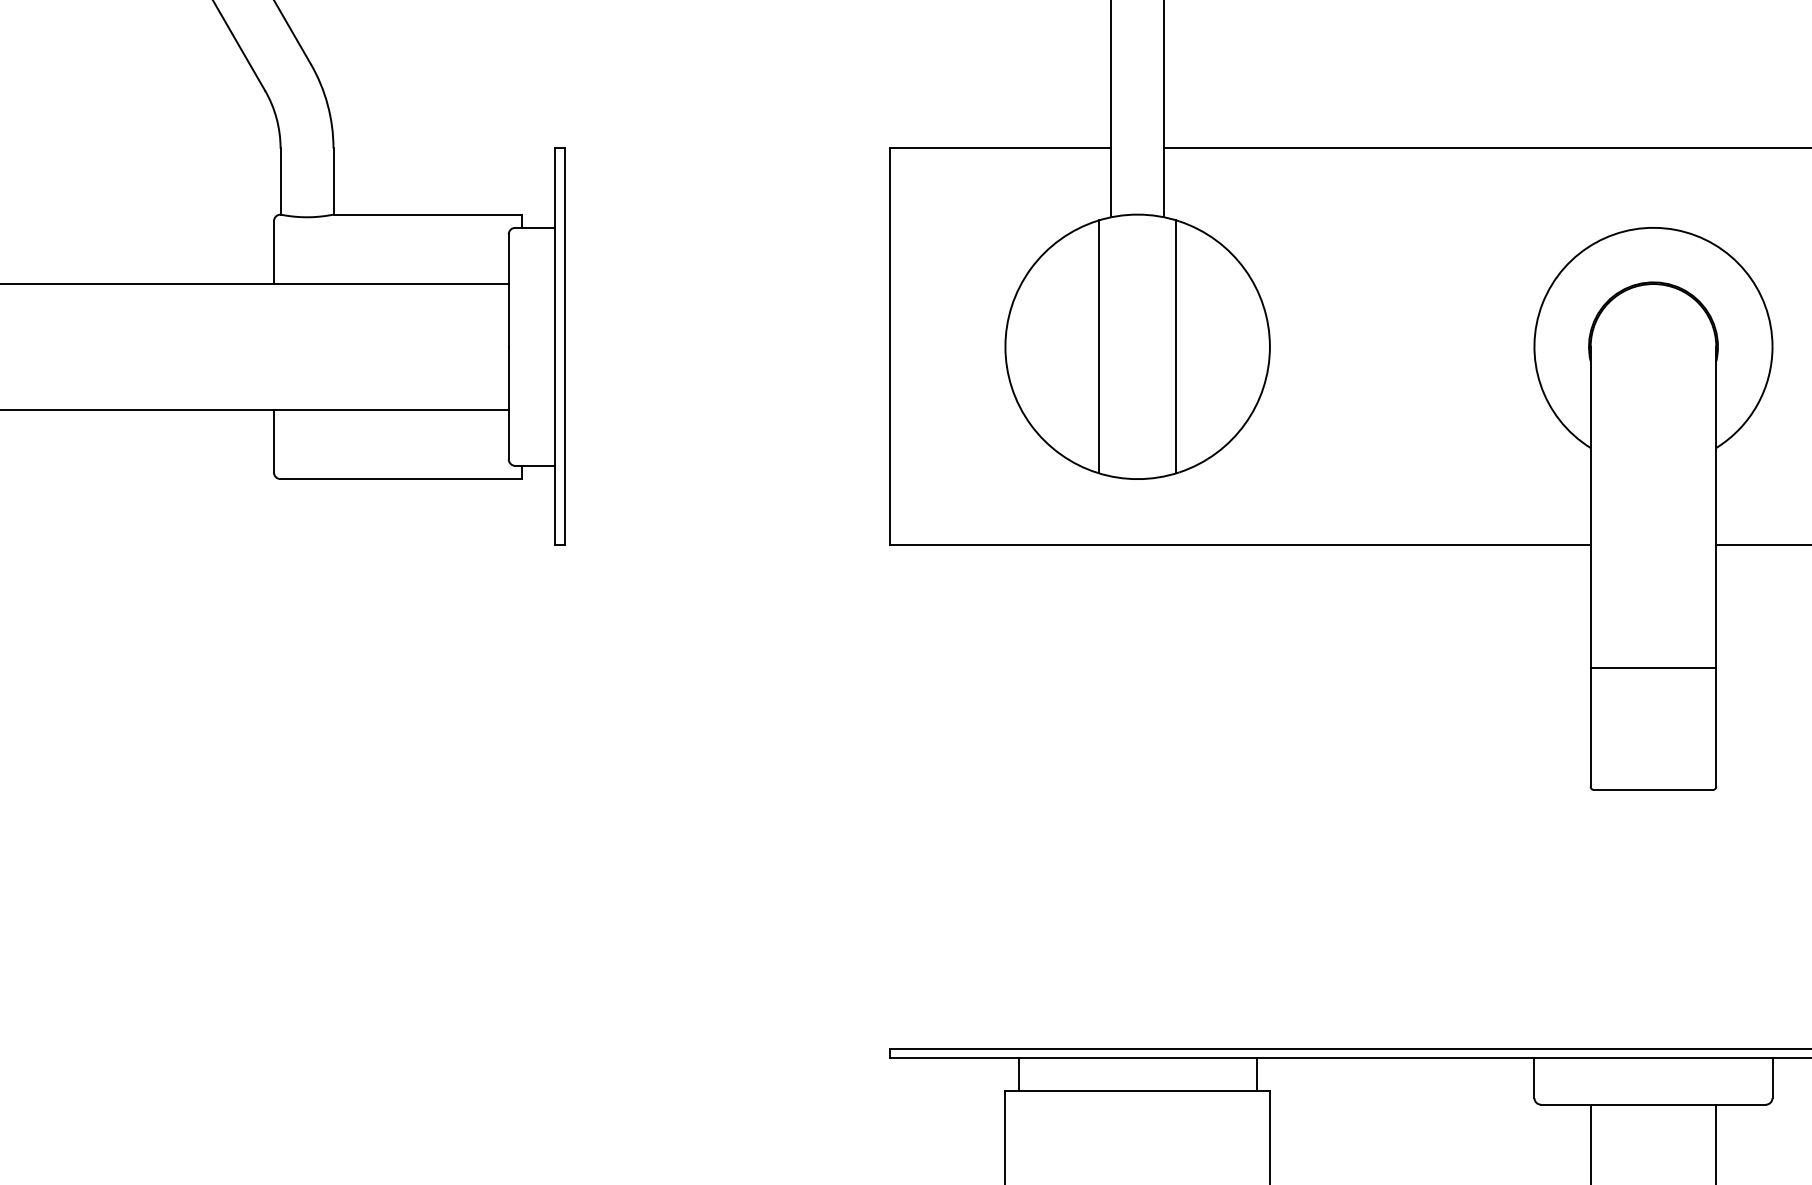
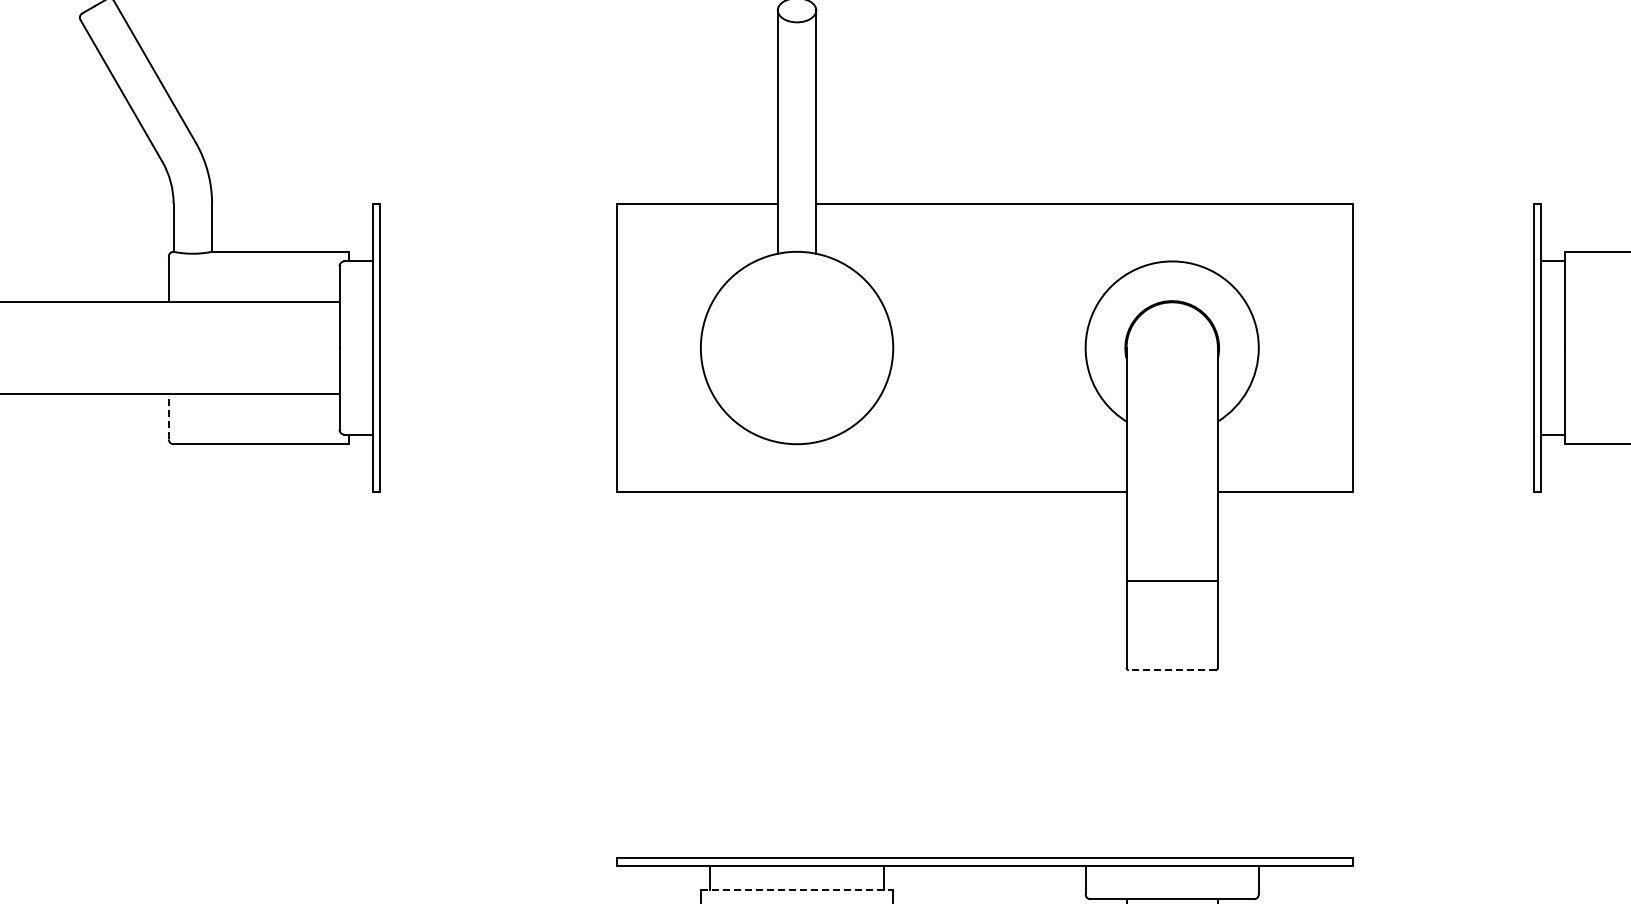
line: (1099, 346) -> (769, 347), removed
line: (1175, 346) -> (824, 347), removed
line: (273, 441) -> (168, 416), solid -> dashed
line: (1652, 790) -> (1171, 670), solid -> dashed
line: (1138, 1091) -> (797, 889), solid -> dashed

